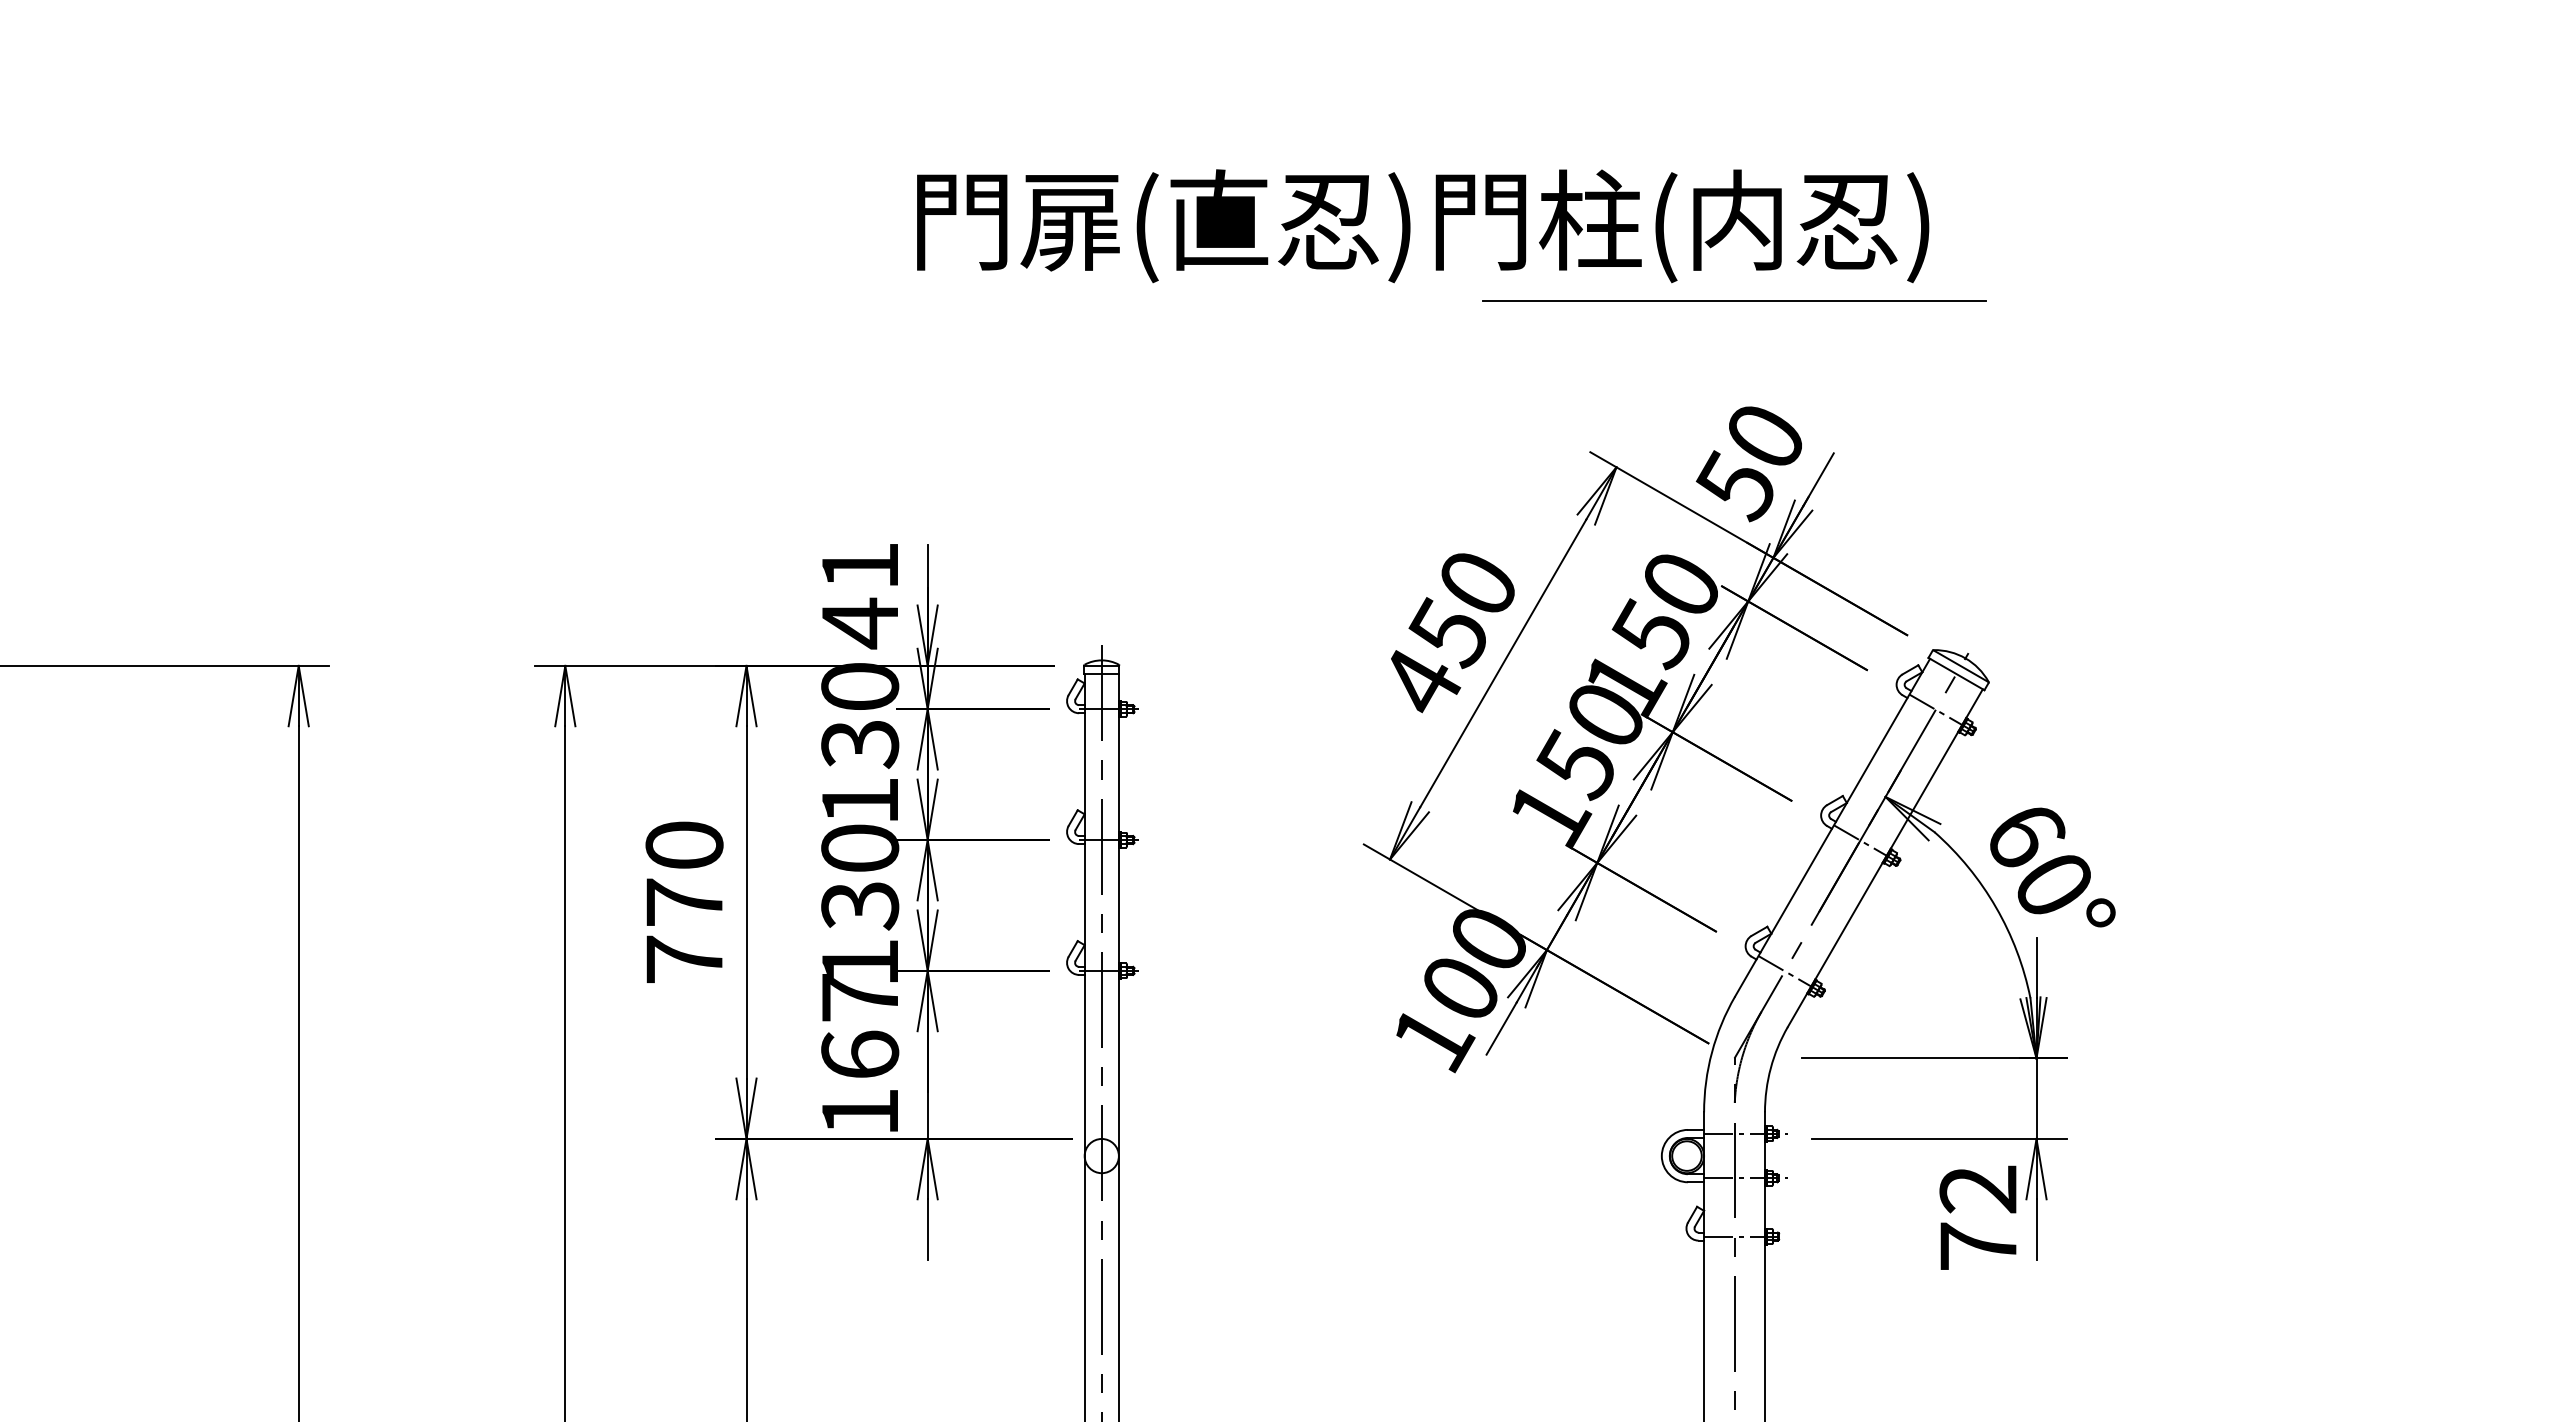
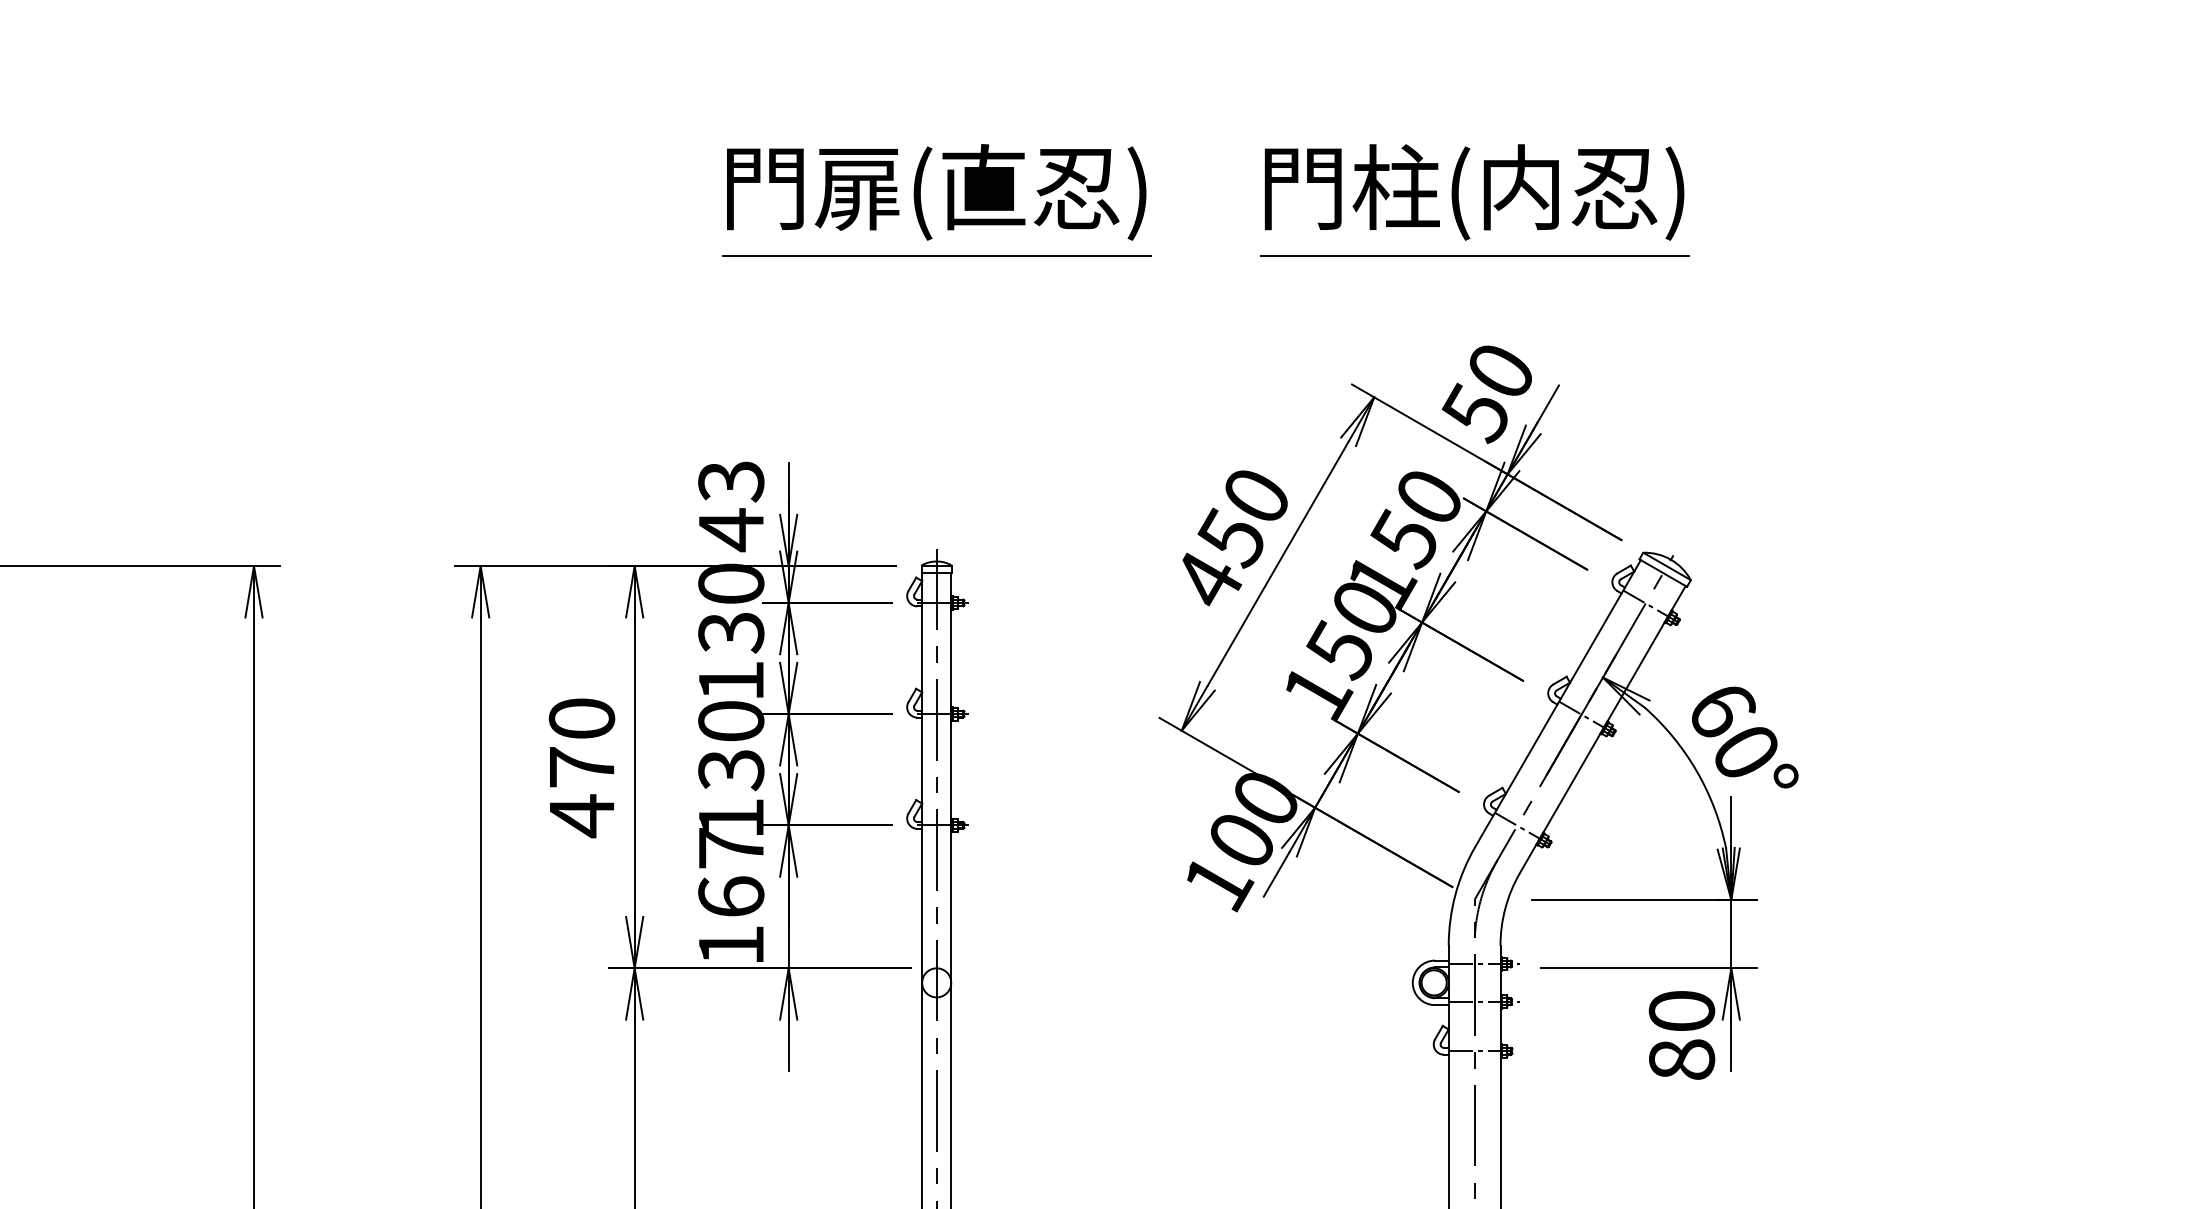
text: (1163, 226) -> (936, 192), moved
text: (1682, 226) -> (1474, 192), moved
line: (1101, 301) -> (936, 256), added
text: (860, 567) -> (731, 482), 41 -> 43
text: (684, 959) -> (581, 815), 770 -> 470
text: (1978, 1217) -> (1681, 1035), 72 -> 80

